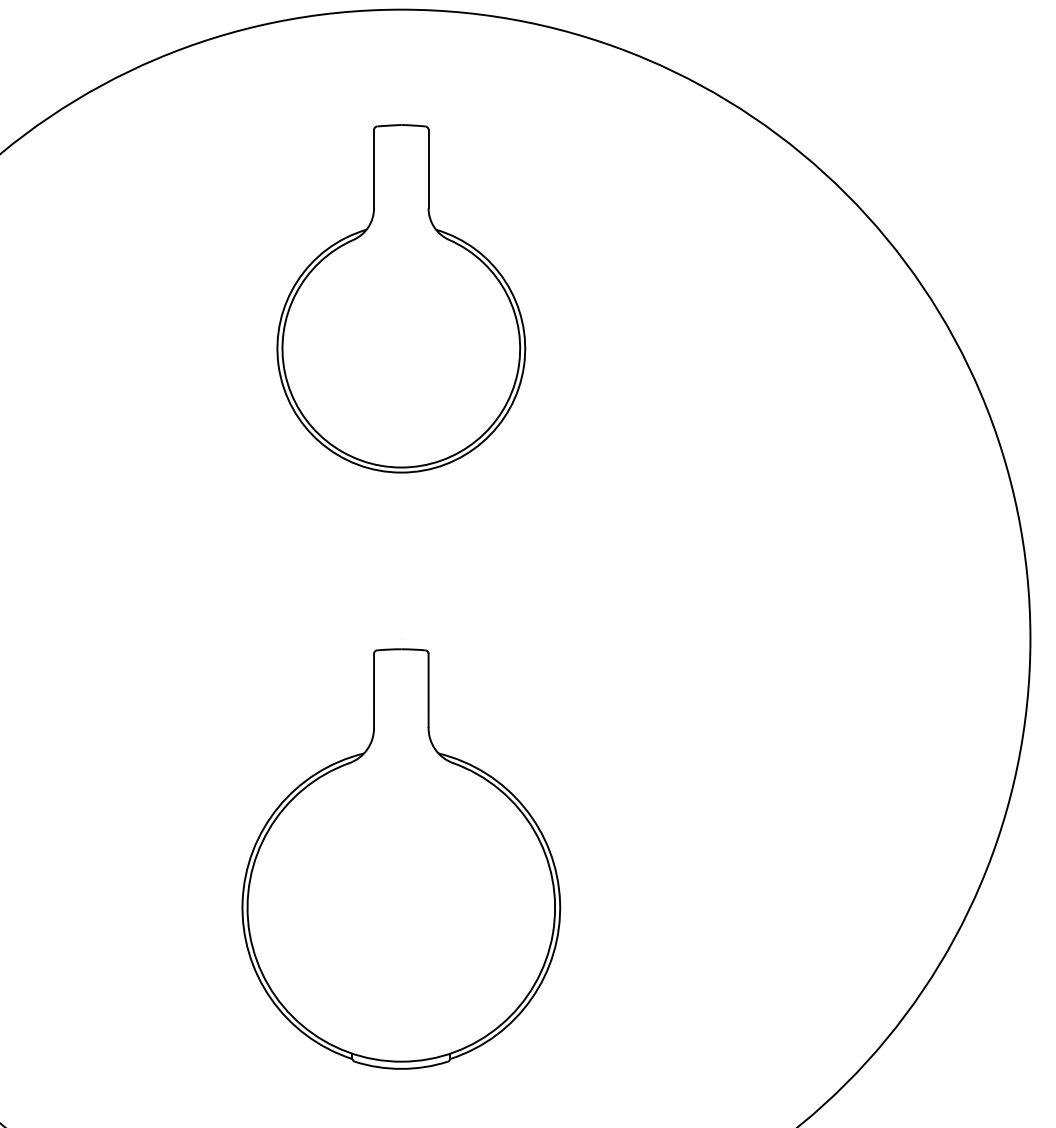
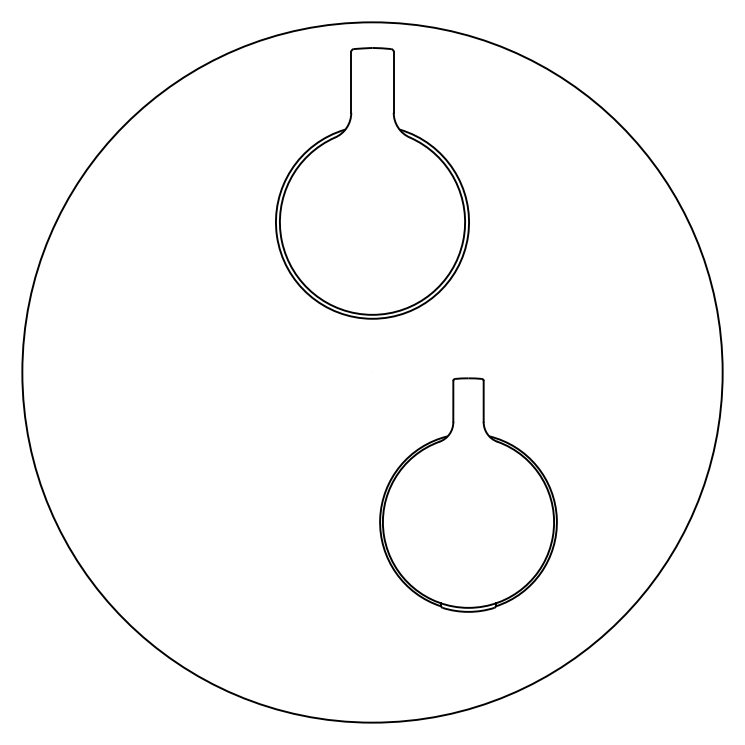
part: (401, 297) -> (372, 182), size x1.4
part: (401, 857) -> (468, 494), moved

